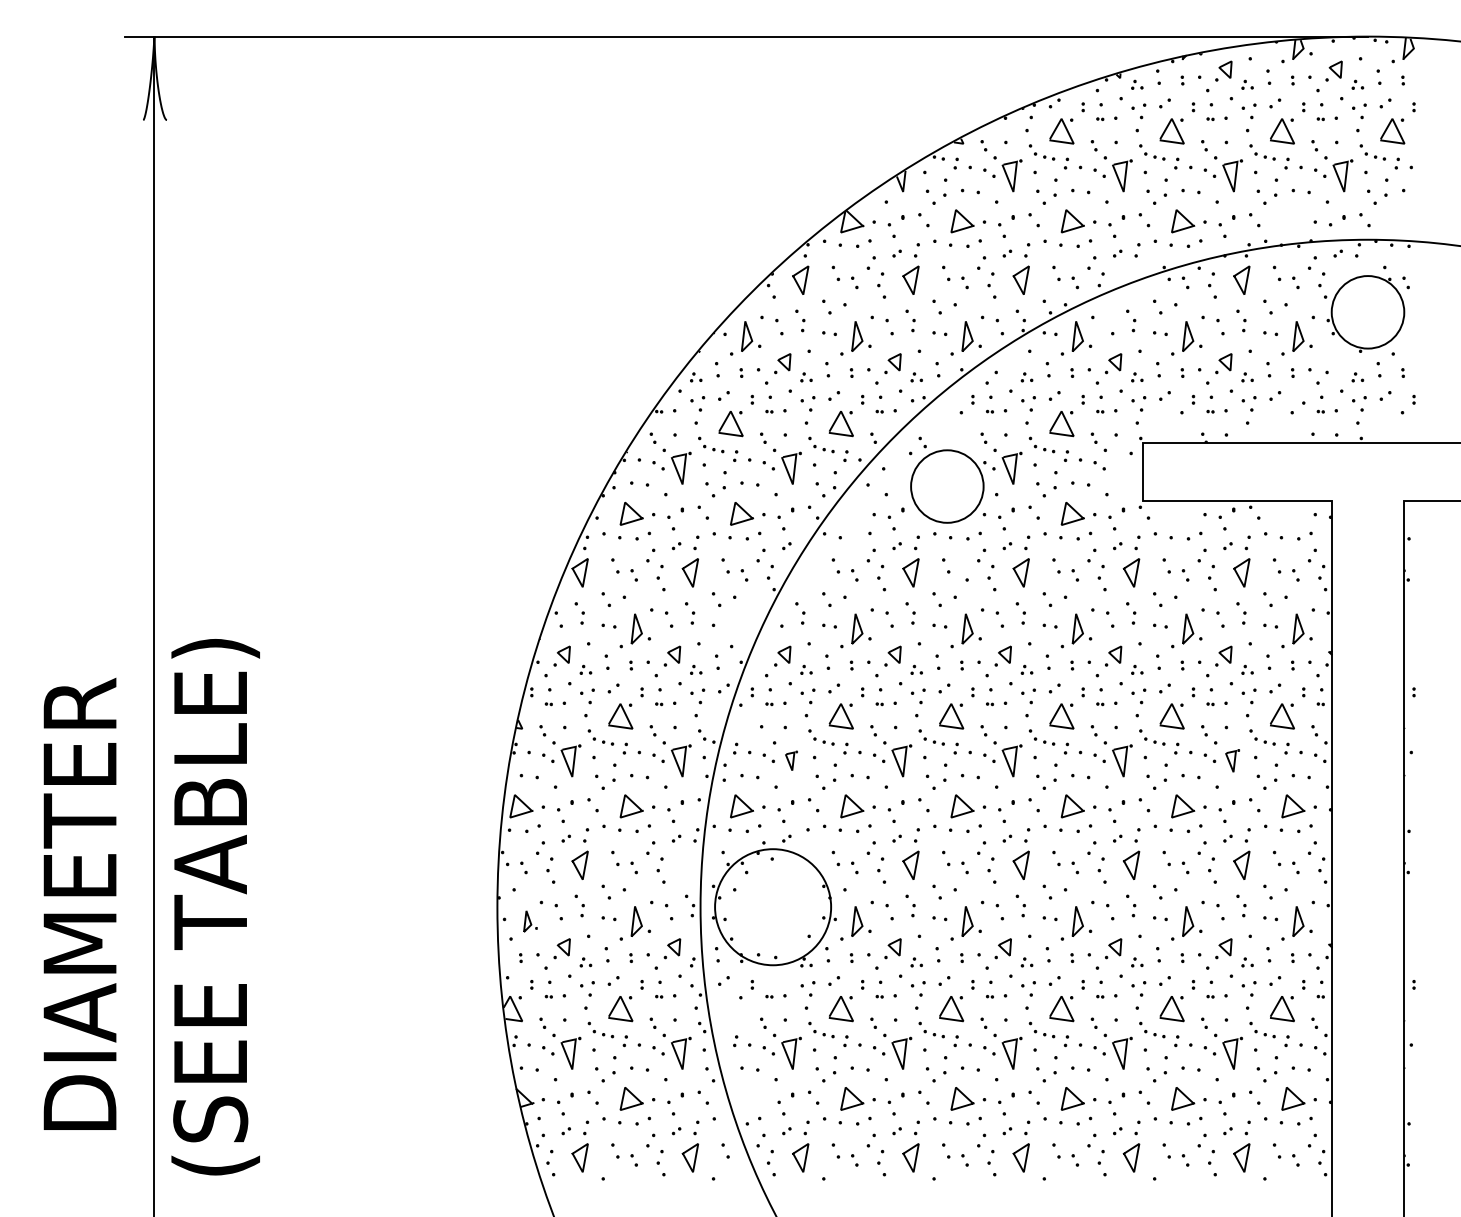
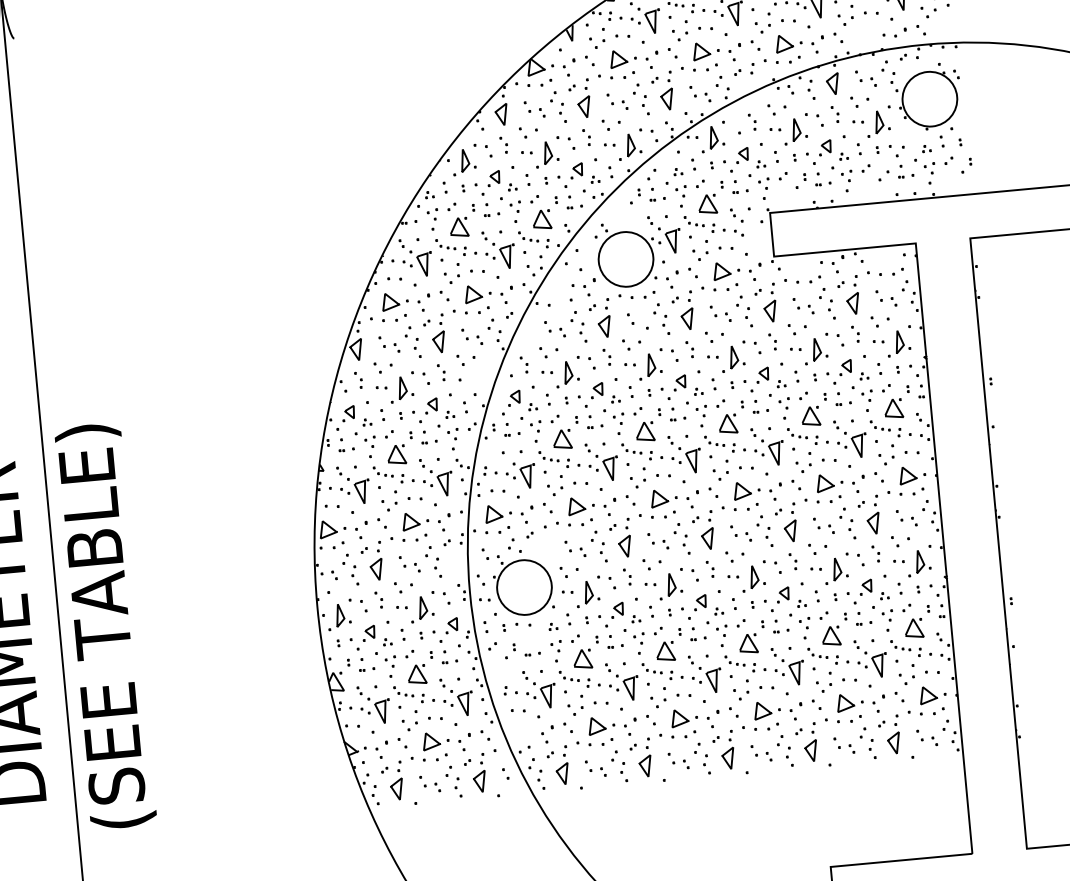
part: (791, 760) -> (528, 476), size x1.67
part: (1232, 760) -> (859, 445), size x1.43
circle: (772, 906) -> (523, 587), size x0.62
part: (530, 921) -> (343, 615), size x1.43

